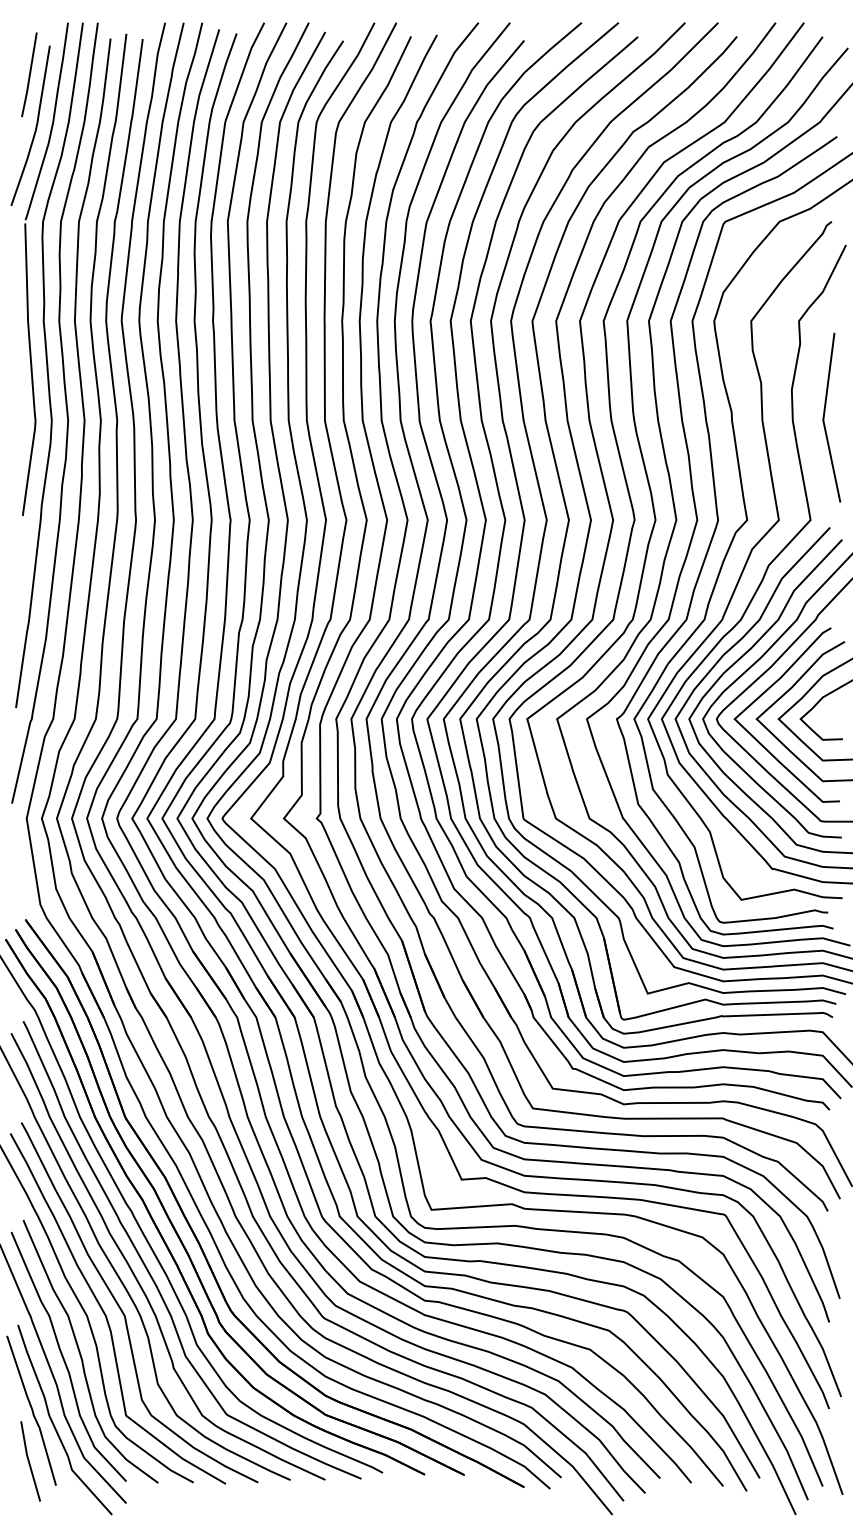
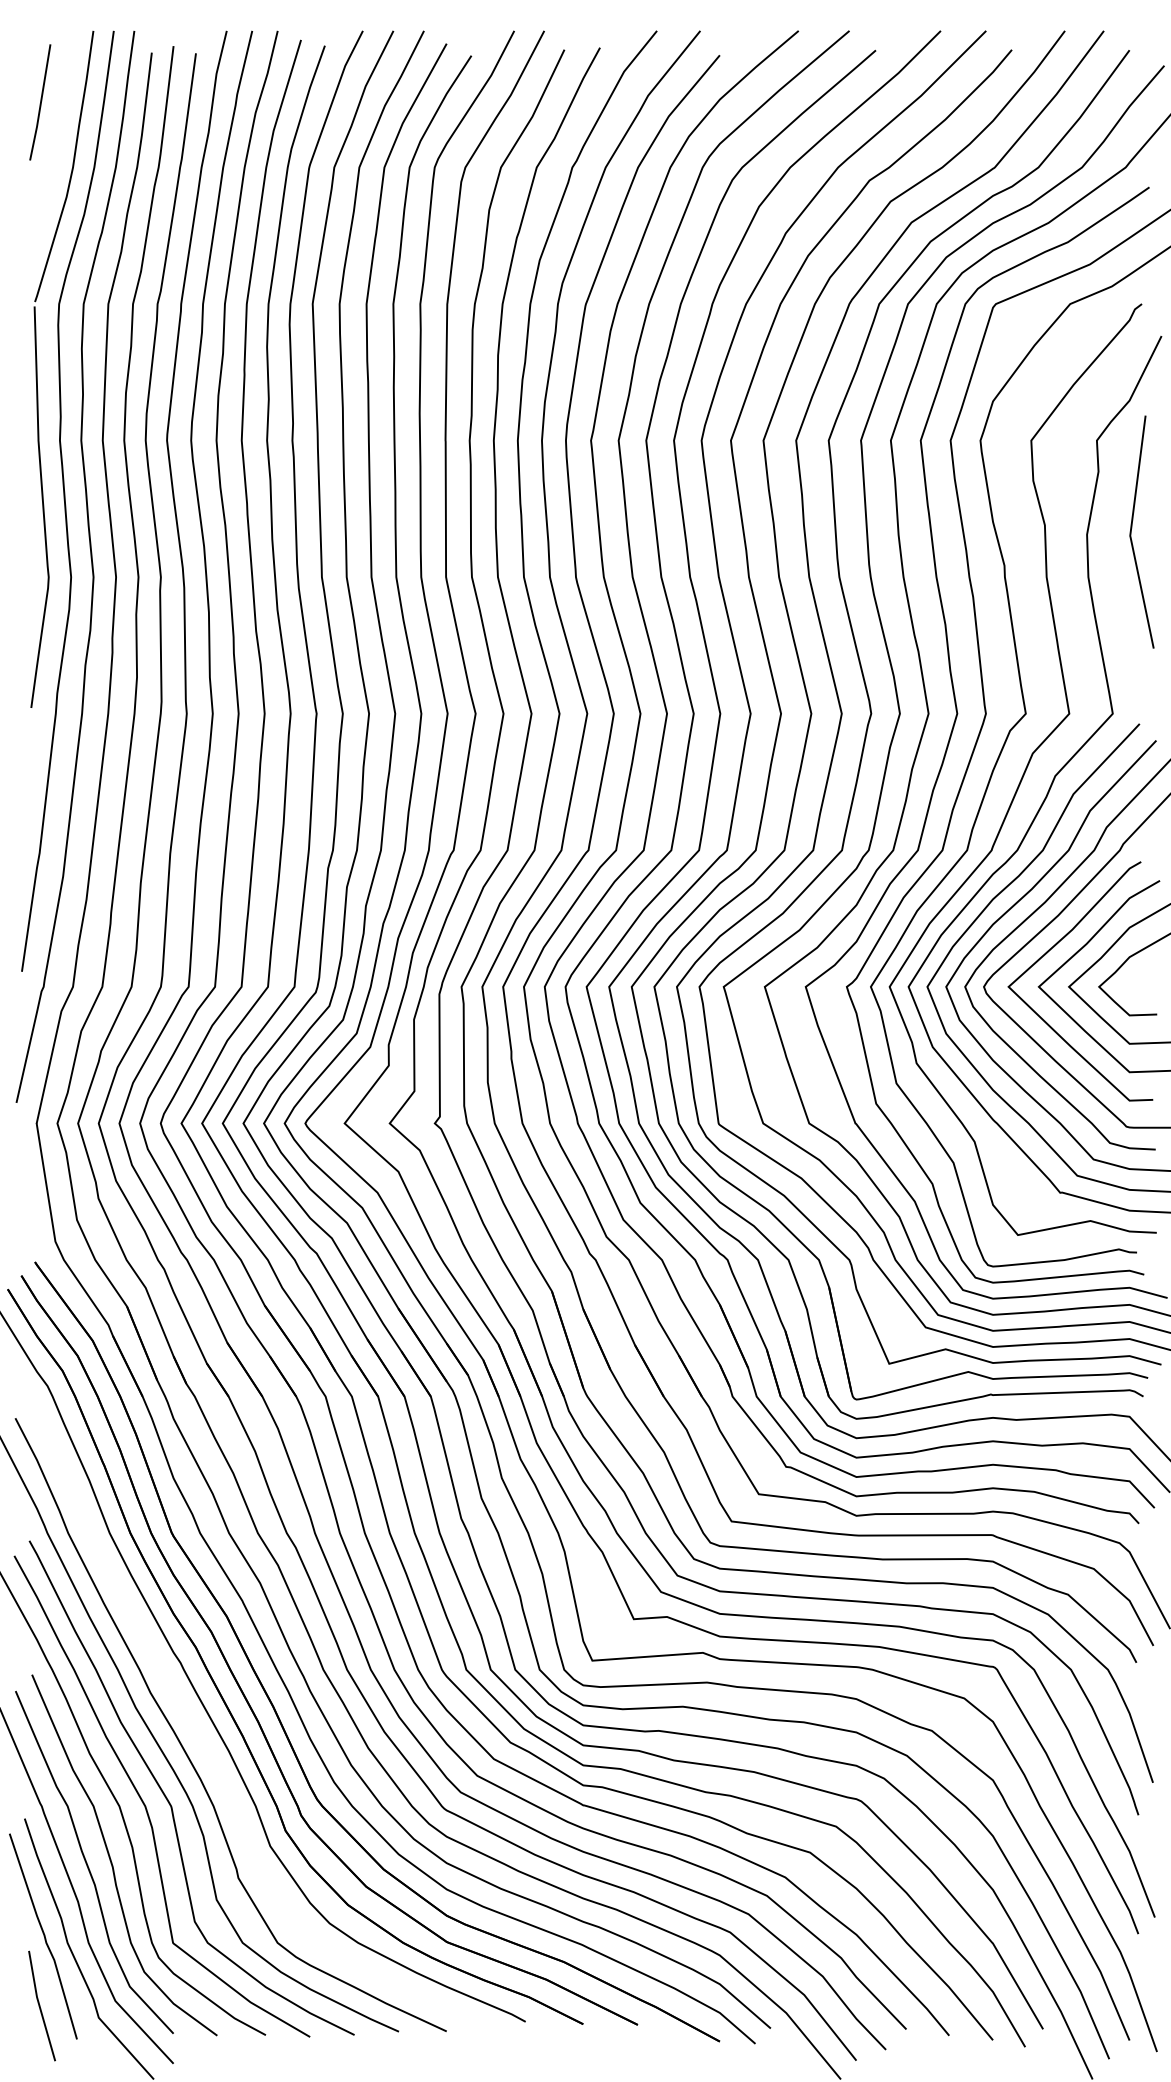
curve: (36, 125) -> (49, 172), removed
line: (824, 415) -> (1132, 528), moved
curve: (151, 1276) -> (208, 1751), removed

